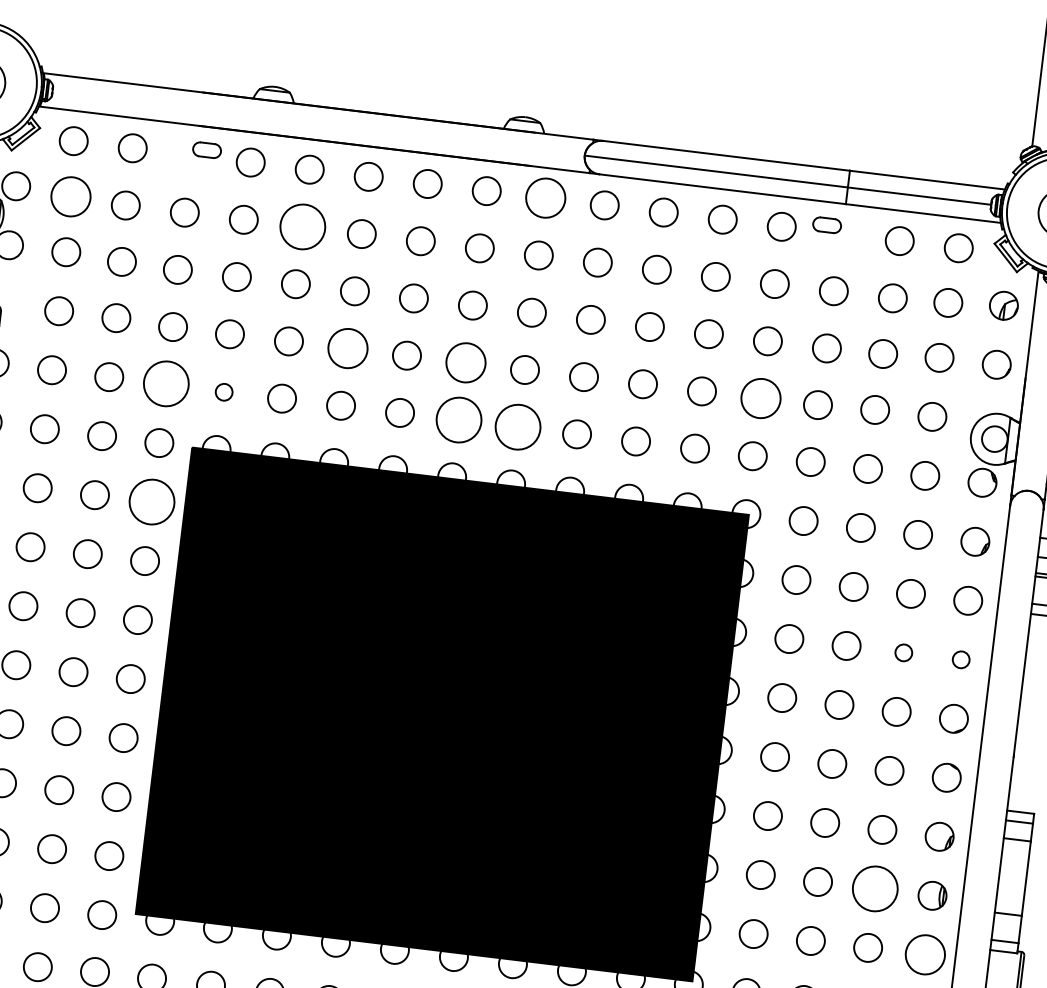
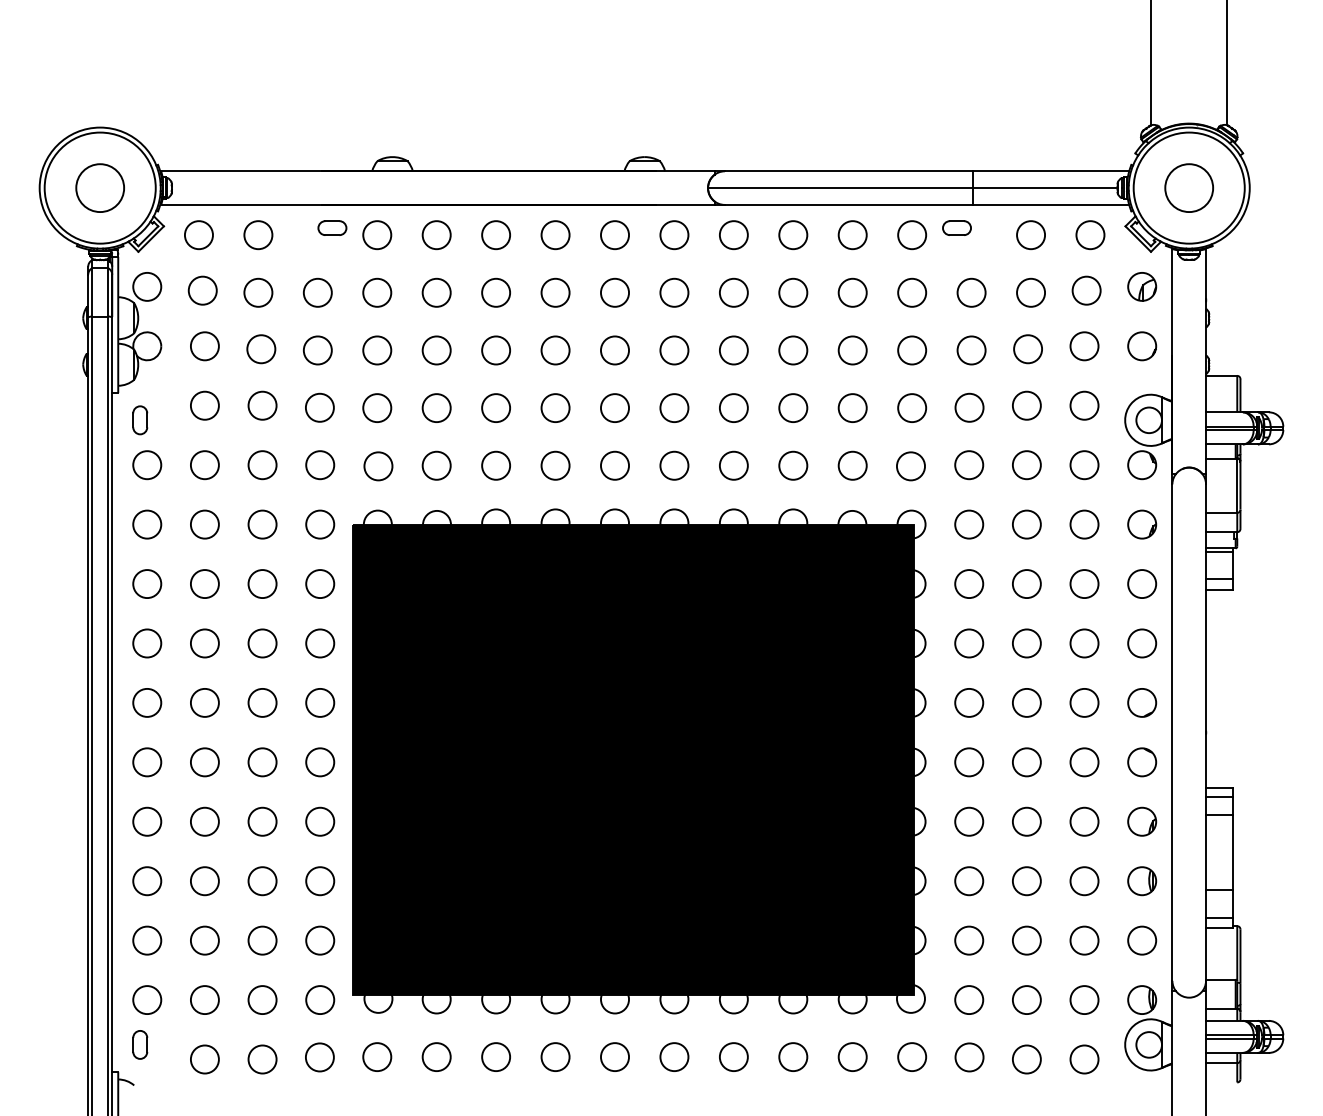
circle: (70, 196) -> (202, 290), size x0.71
circle: (545, 198) -> (674, 235), size x0.71
circle: (302, 226) -> (436, 292), size x0.62
circle: (348, 348) -> (496, 408), size x0.71
circle: (465, 363) -> (614, 408), size x0.71
circle: (166, 384) -> (320, 465), size x0.62
circle: (224, 392) -> (378, 466), size x1.67
circle: (761, 398) -> (912, 408), size x0.71
circle: (458, 419) -> (614, 465), size x0.62
circle: (518, 426) -> (674, 465), size x0.62
circle: (152, 501) -> (320, 583), size x0.62
circle: (903, 652) -> (1084, 643), size x1.67
circle: (961, 659) -> (1142, 643), size x1.67
circle: (875, 889) -> (1084, 881), size x0.62
circle: (925, 954) -> (1142, 940), size x0.71

